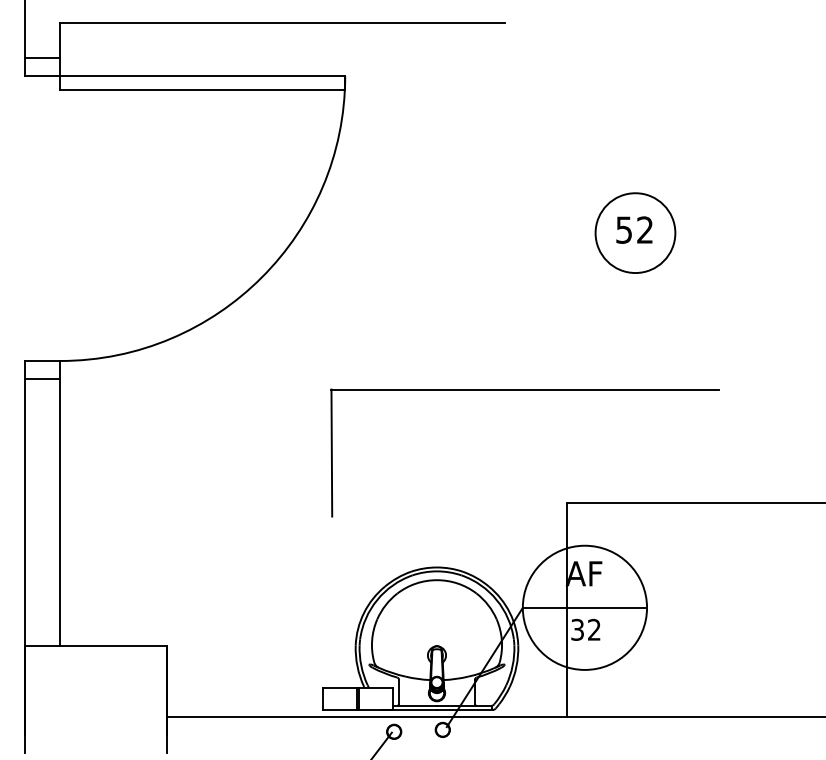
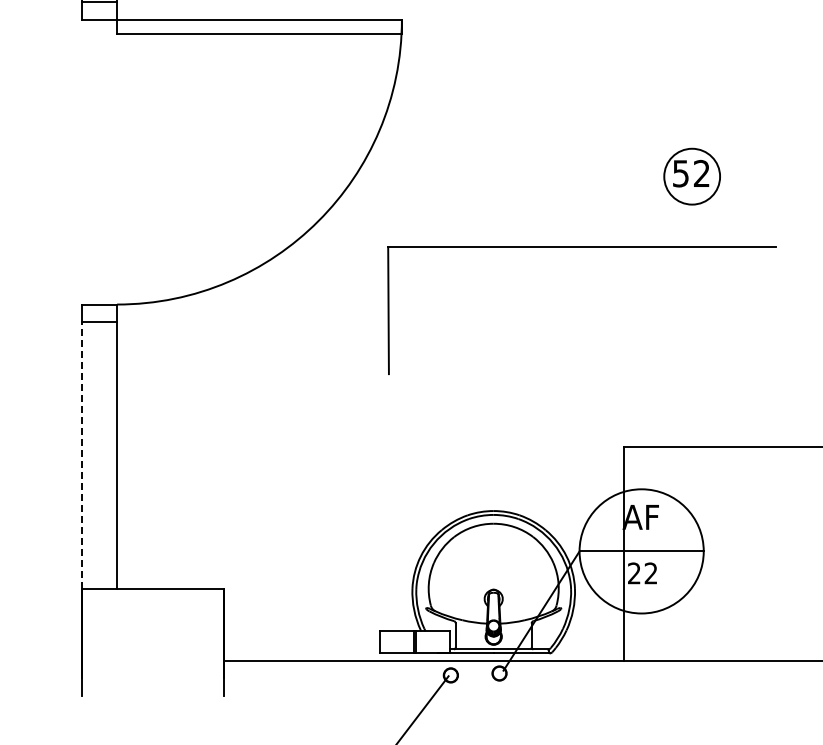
circle: (635, 233) -> (692, 177), size x0.7
part: (524, 390) -> (581, 248), moved
line: (24, 512) -> (81, 456), solid -> dashed
text: (577, 629) -> (634, 573), 32 -> 22

